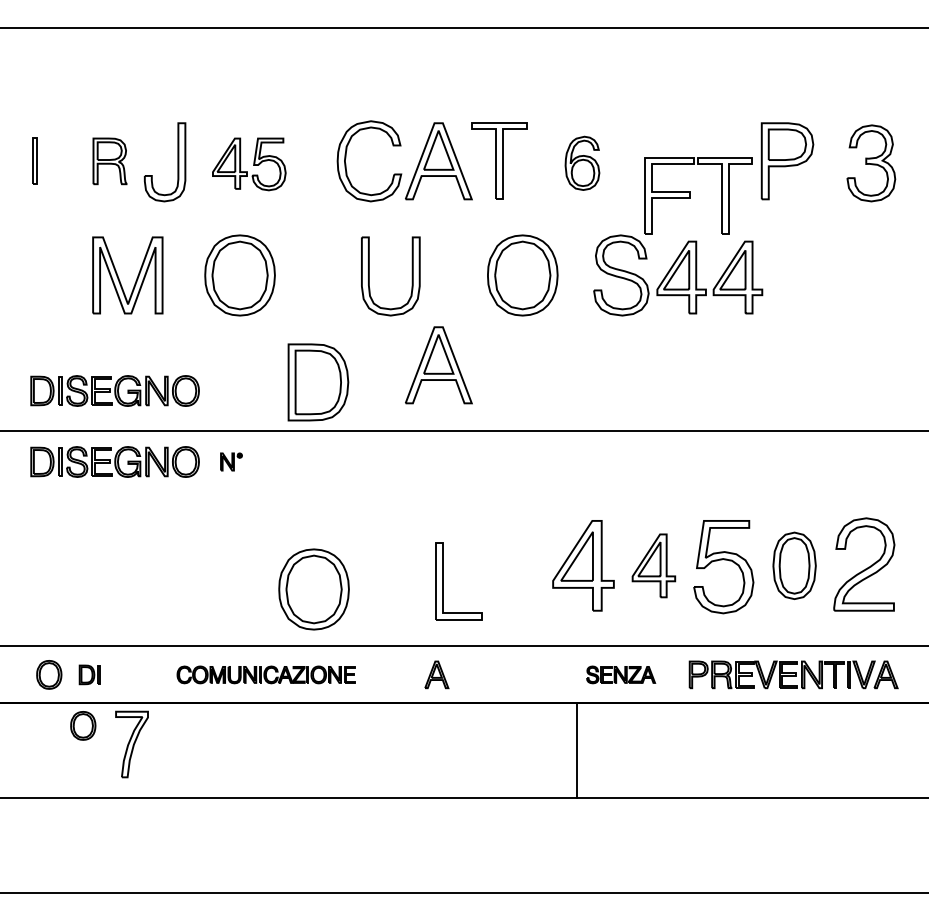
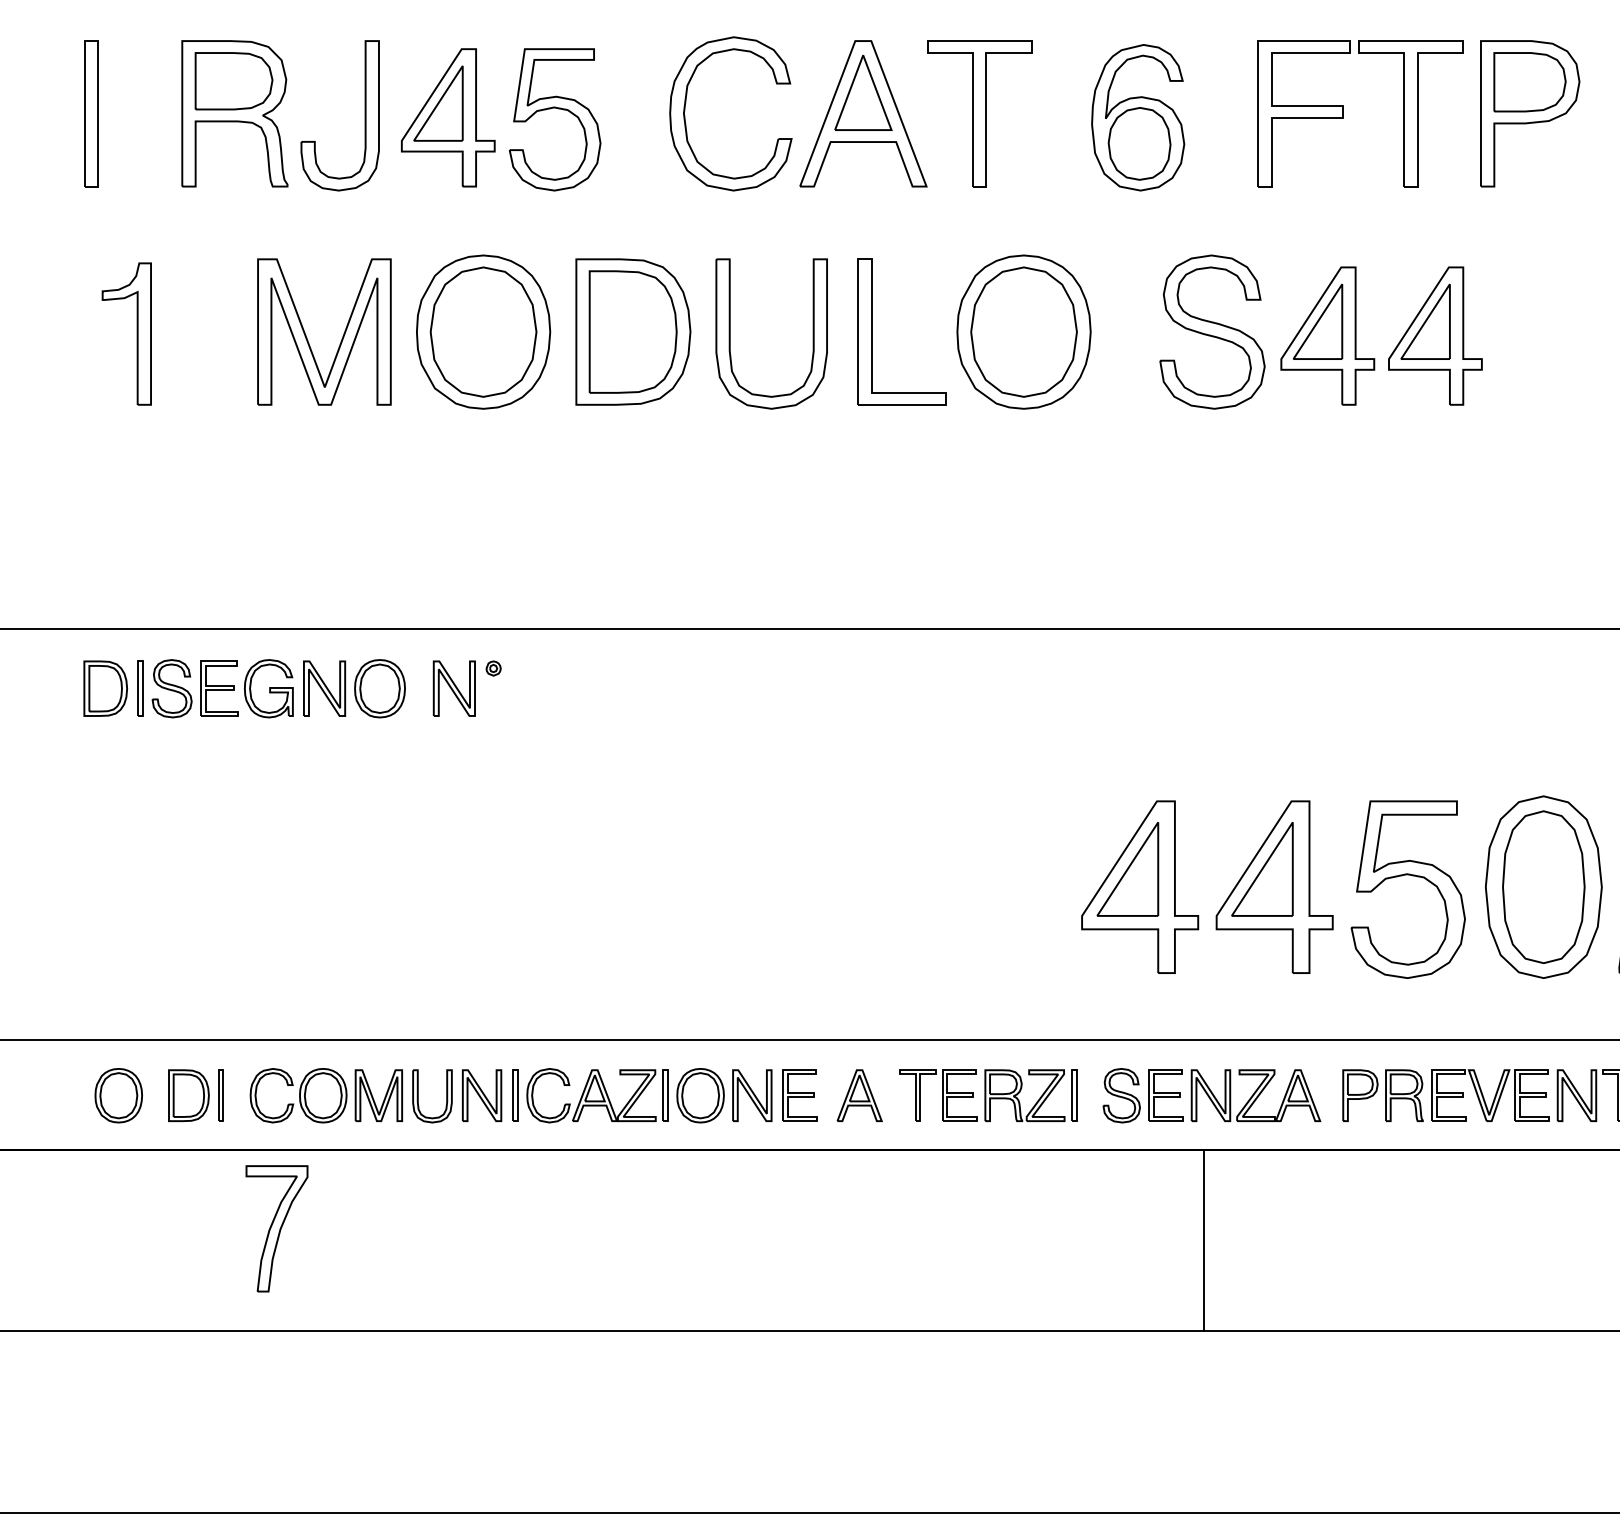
part: (34, 160) -> (90, 112), size x1.67
part: (109, 161) -> (233, 114), size x1.67
part: (582, 163) -> (1138, 118), size x1.43
part: (249, 164) -> (501, 119), size x1.43
part: (690, 195) -> (1344, 112), moved
part: (53, 276) -> (126, 334), added
part: (119, 278) -> (308, 337), moved
part: (438, 365) -> (862, 504), removed
part: (318, 382) -> (633, 332), moved
part: (114, 390) -> (243, 552), removed
part: (231, 461) -> (467, 687), size x1.67
part: (653, 565) -> (1273, 886), size x1.43
part: (794, 565) -> (1543, 886), size x1.43
part: (443, 580) -> (872, 330), moved
part: (313, 589) -> (623, 932), removed
part: (89, 674) -> (195, 1094), size x1.43
part: (266, 674) -> (534, 1094), size x1.67
part: (503, 674) -> (987, 1094), added
part: (620, 674) -> (1210, 1094), size x1.67
part: (83, 725) -> (184, 1192), removed
line: (576, 750) -> (1203, 1240), moved

